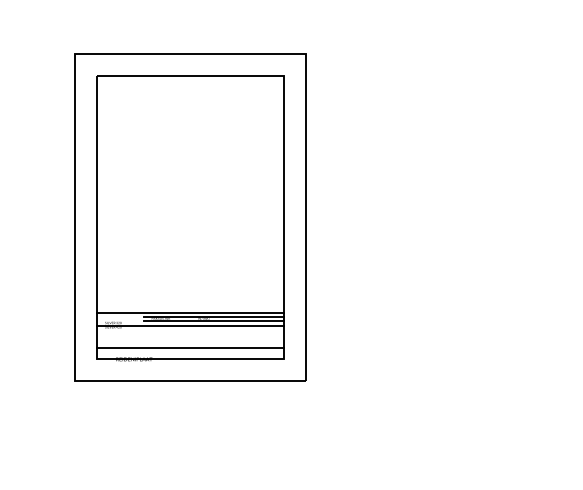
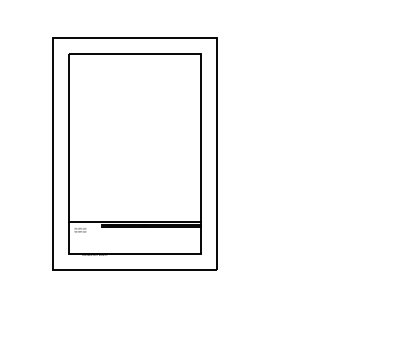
line: (189, 325) -> (134, 230), removed
line: (189, 347) -> (134, 246), removed

